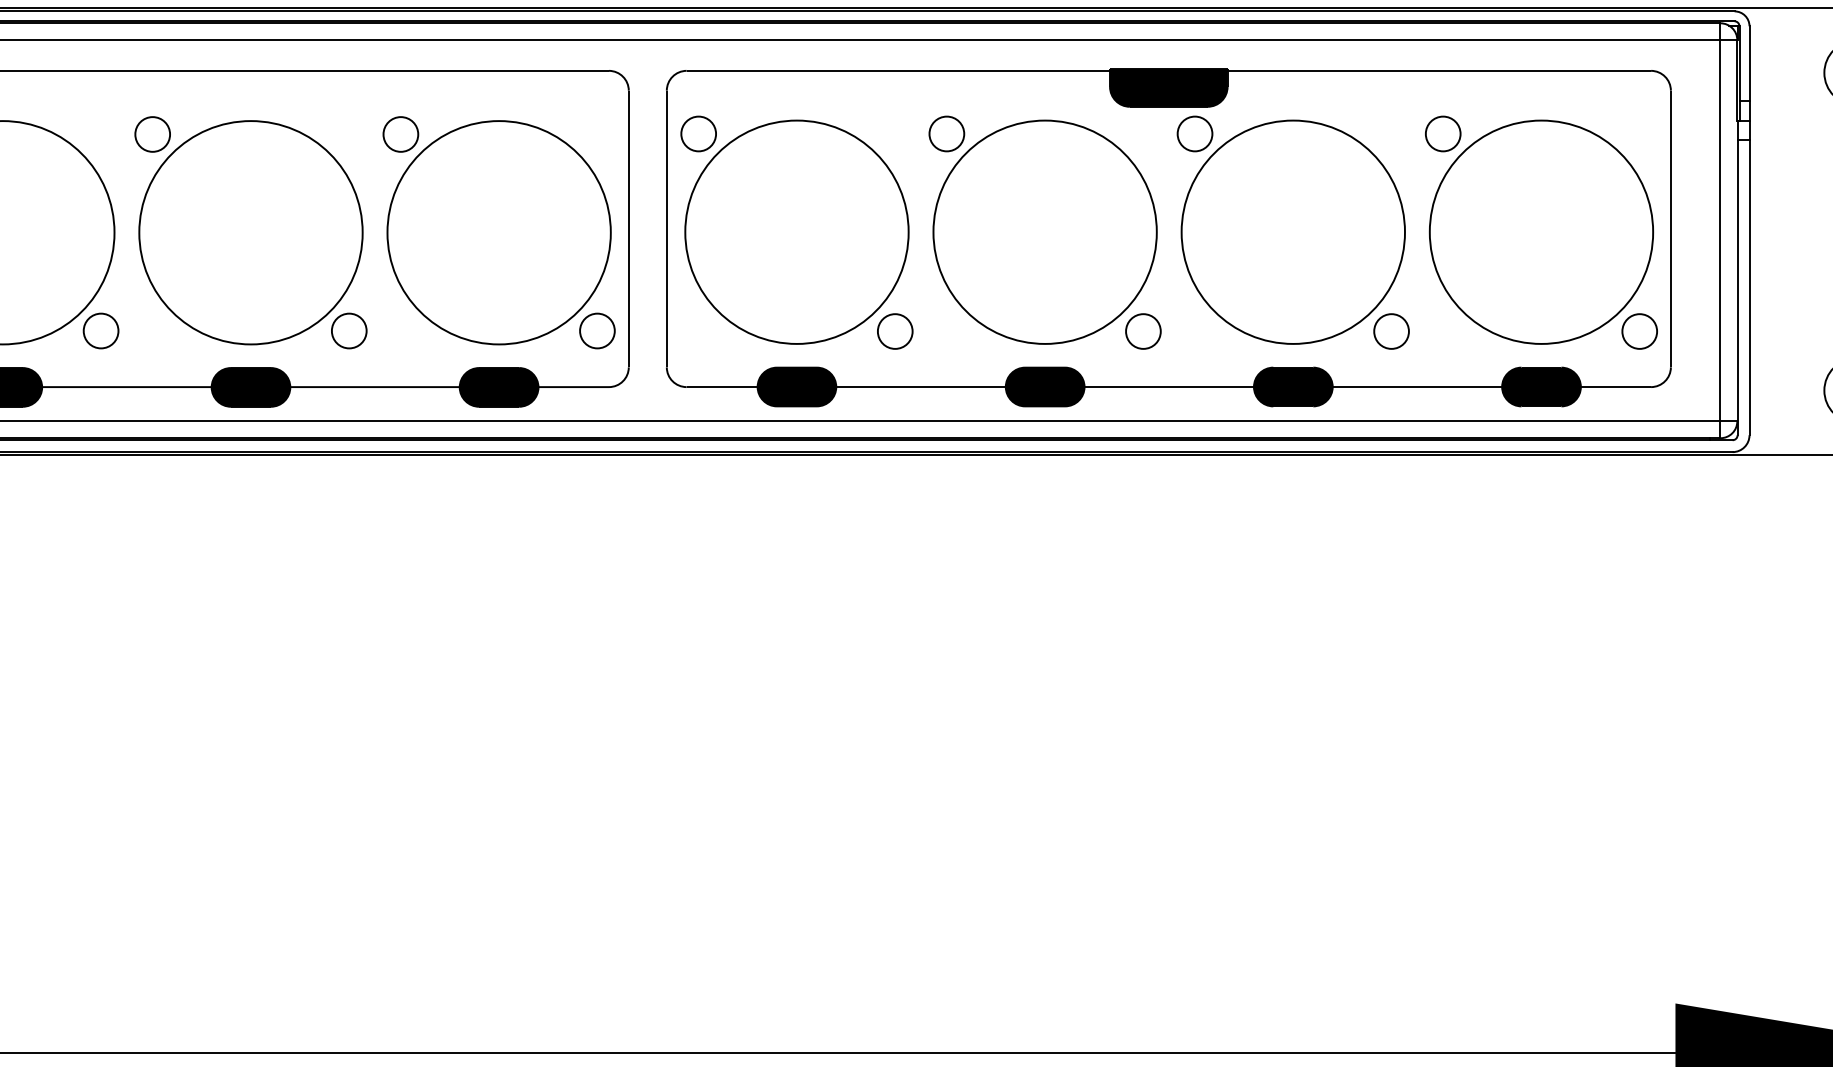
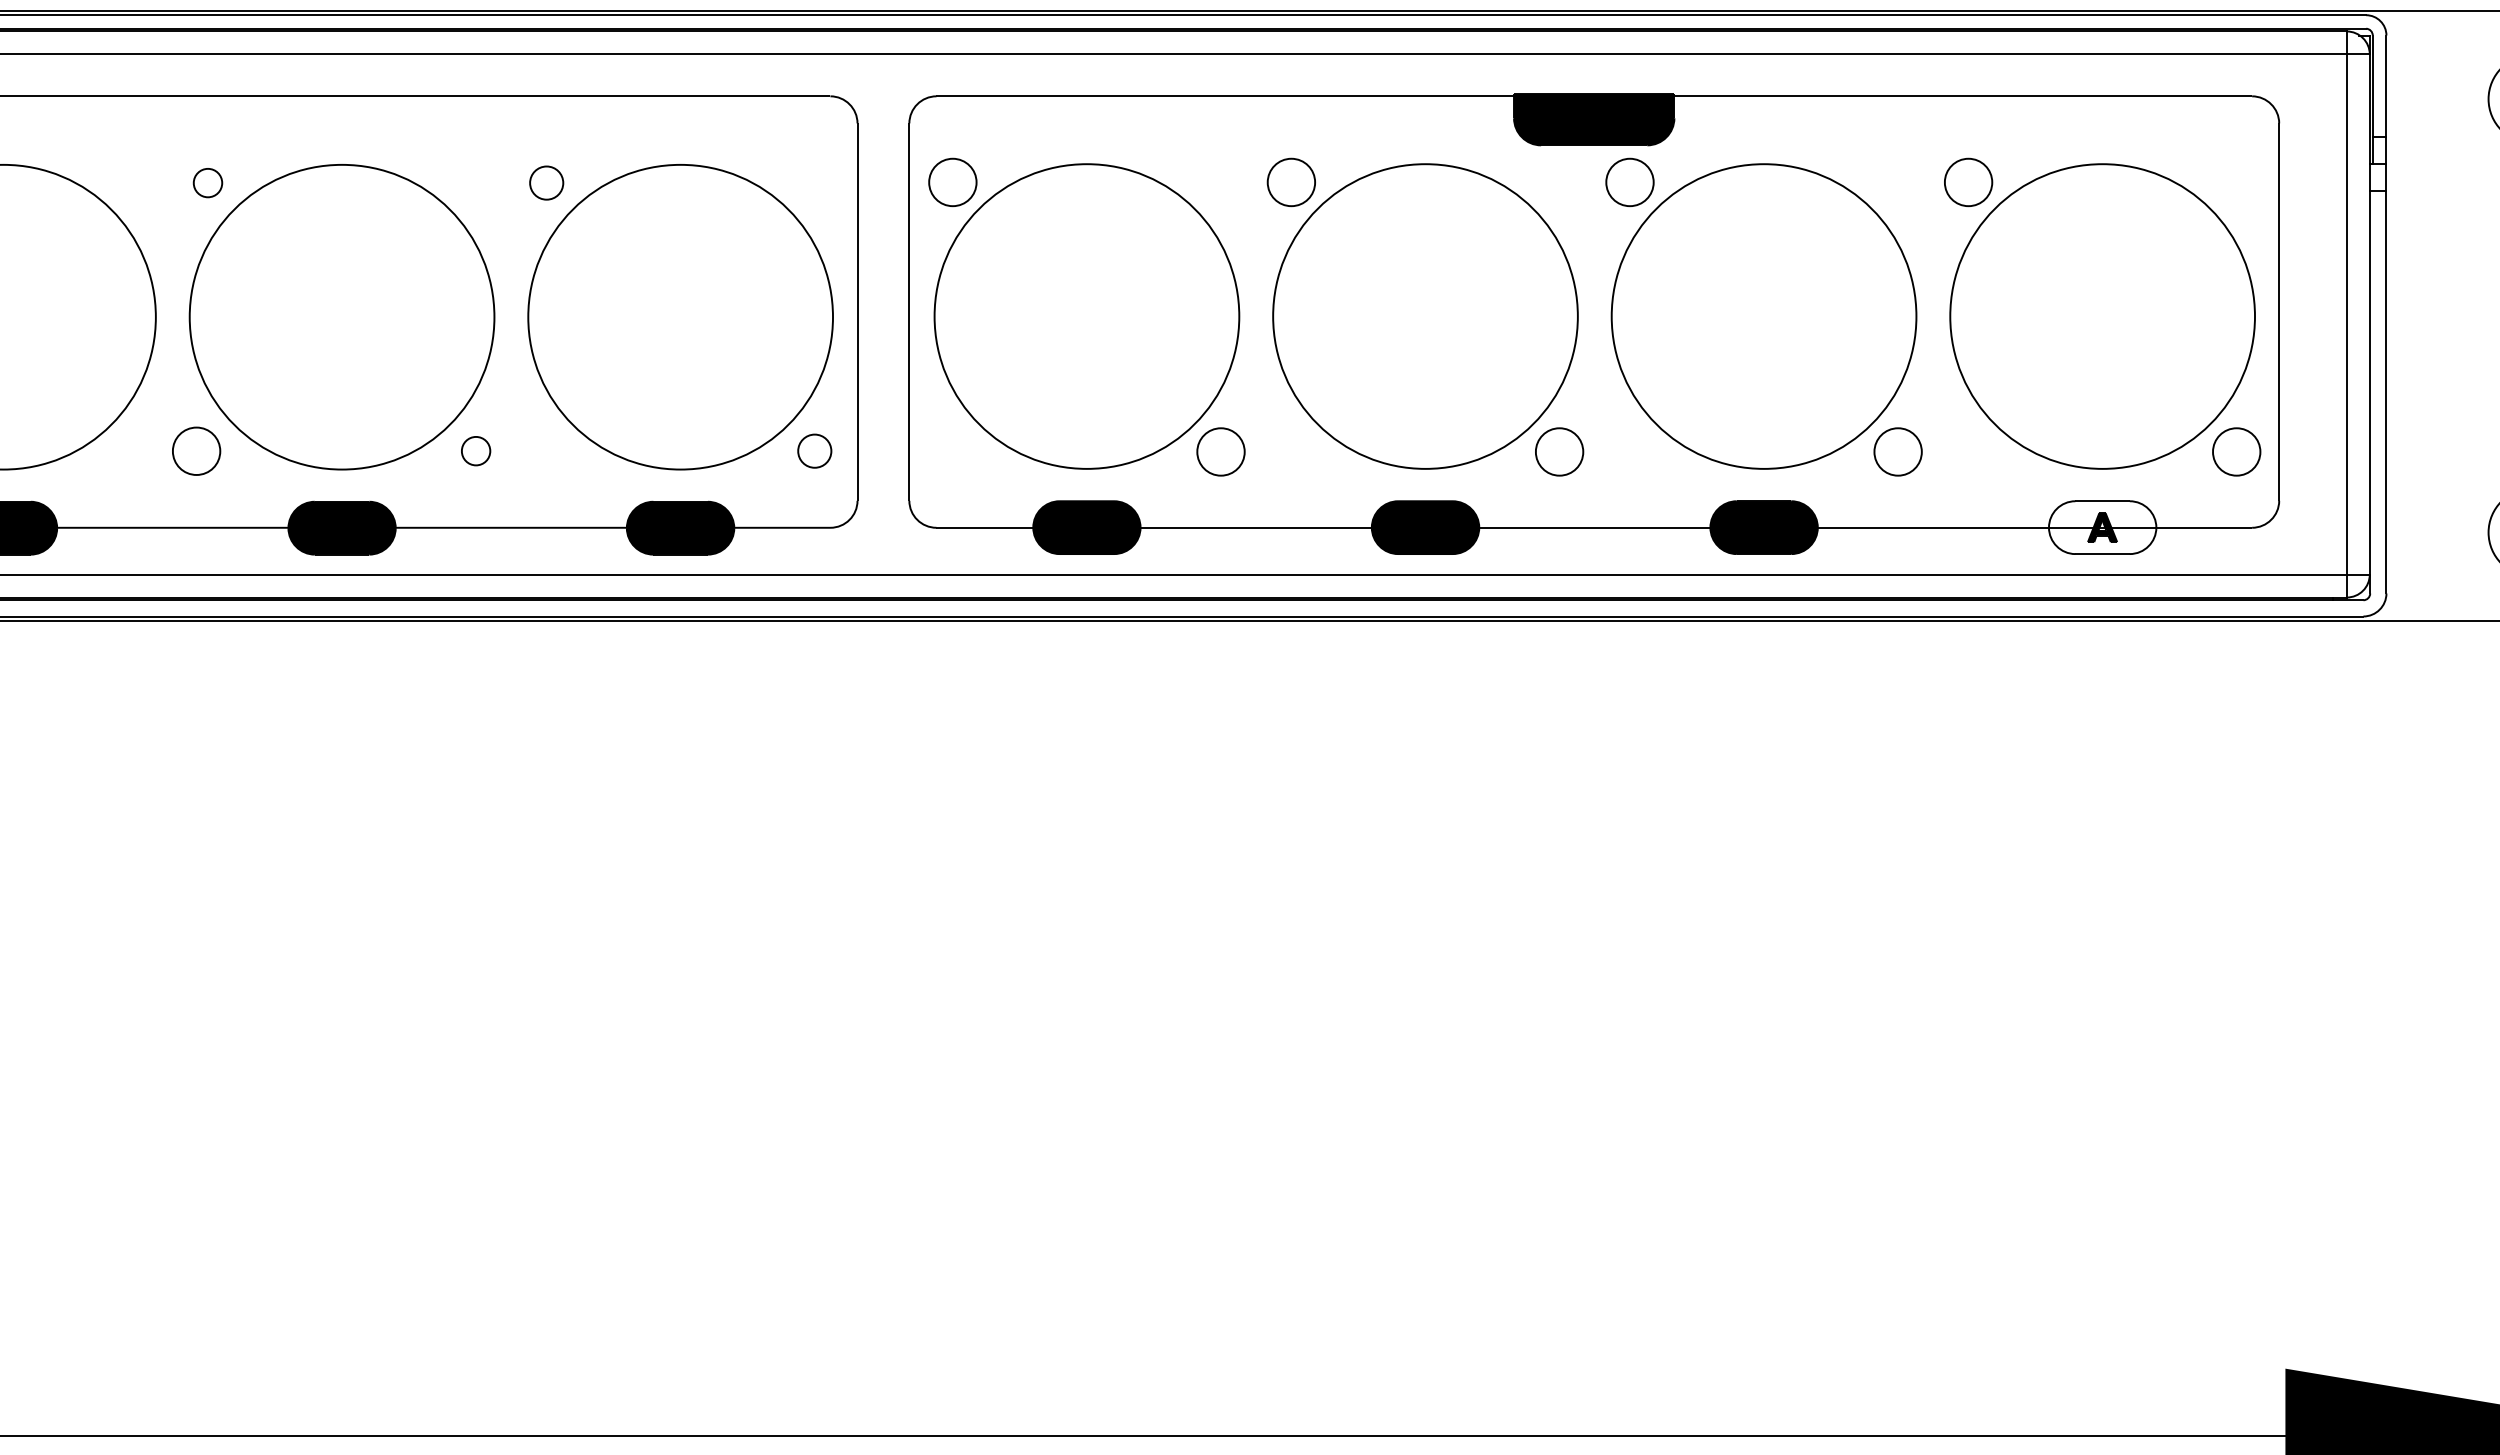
part: (152, 134) -> (207, 182), size x0.6
part: (400, 134) -> (546, 182), size x0.7
part: (101, 330) -> (196, 450), moved
part: (348, 330) -> (475, 450), size x0.6
part: (597, 330) -> (814, 450), size x0.7
fill: (1541, 386) -> (2102, 527), removed

